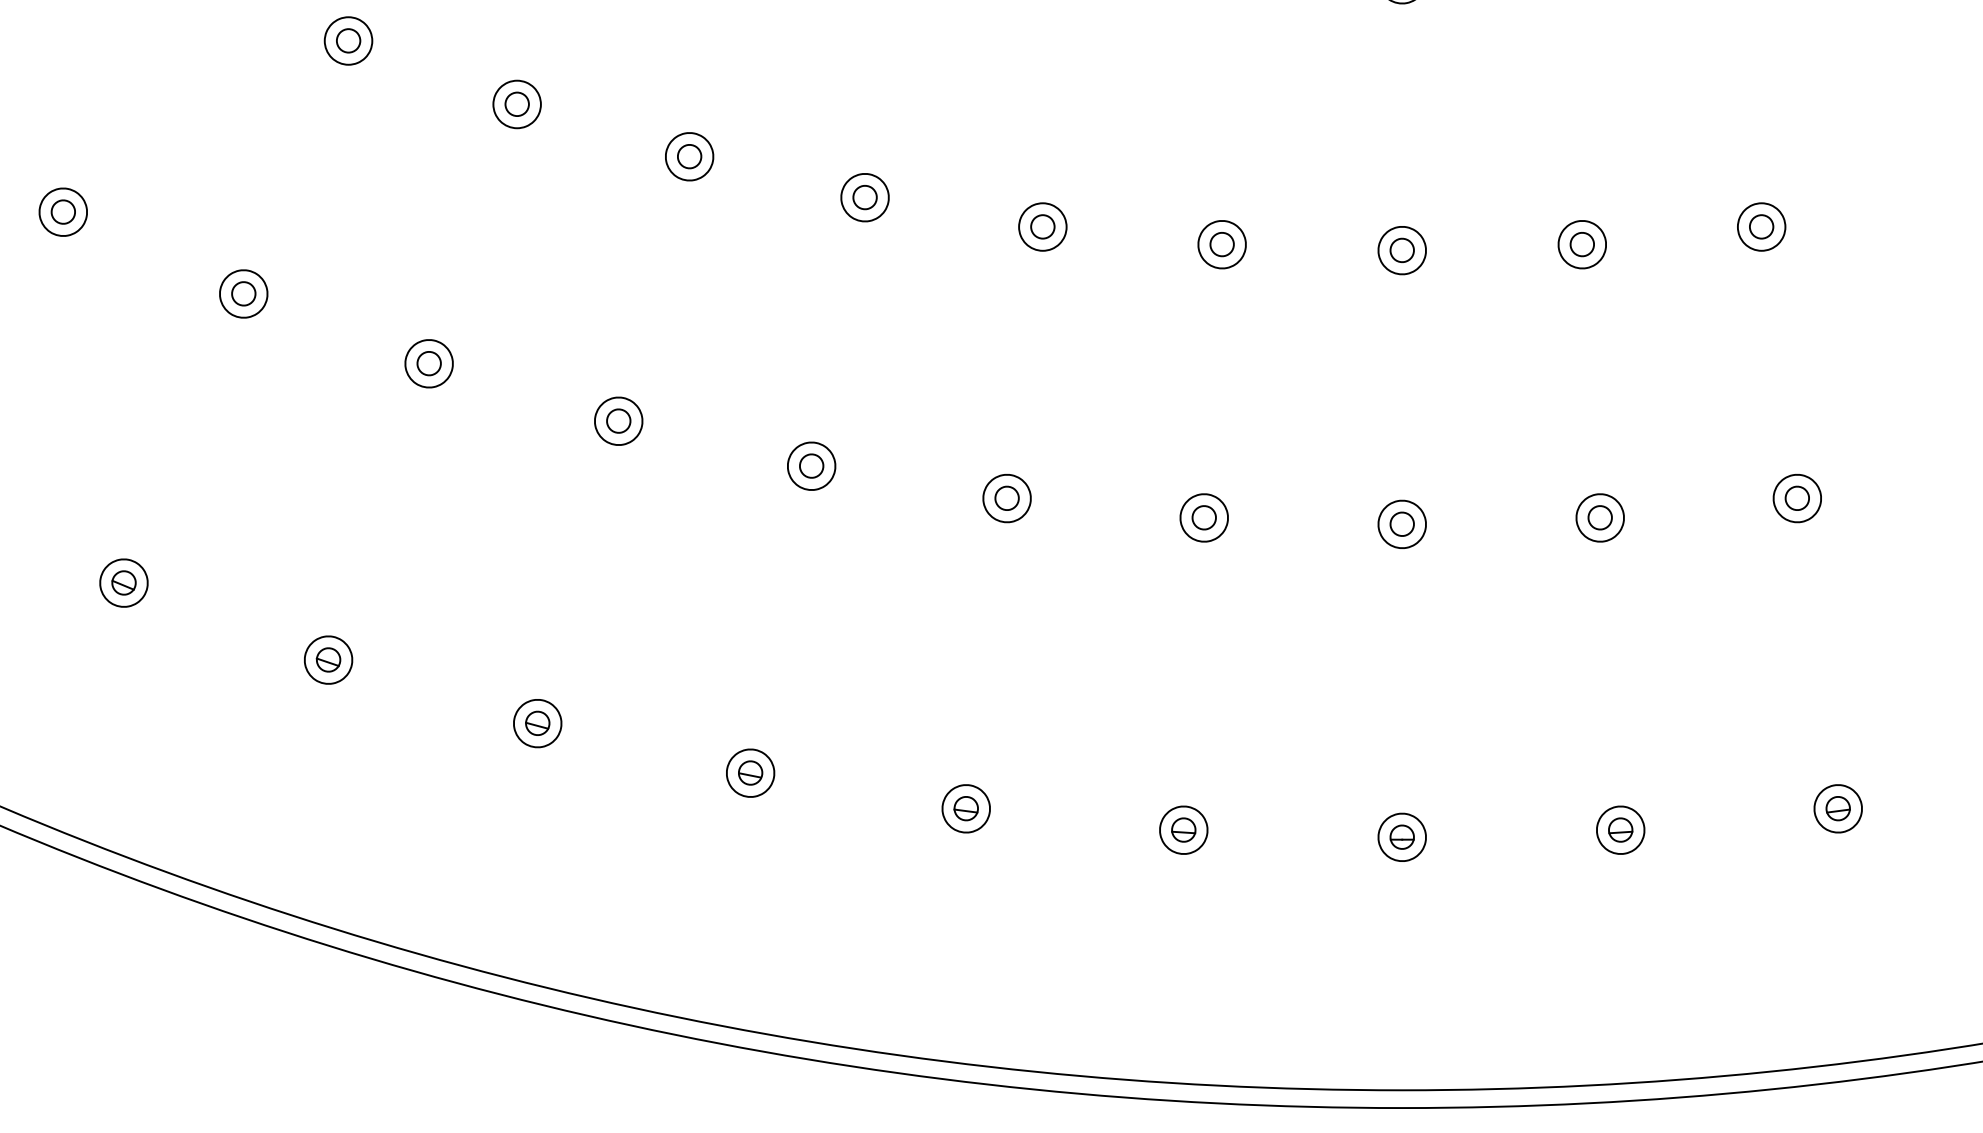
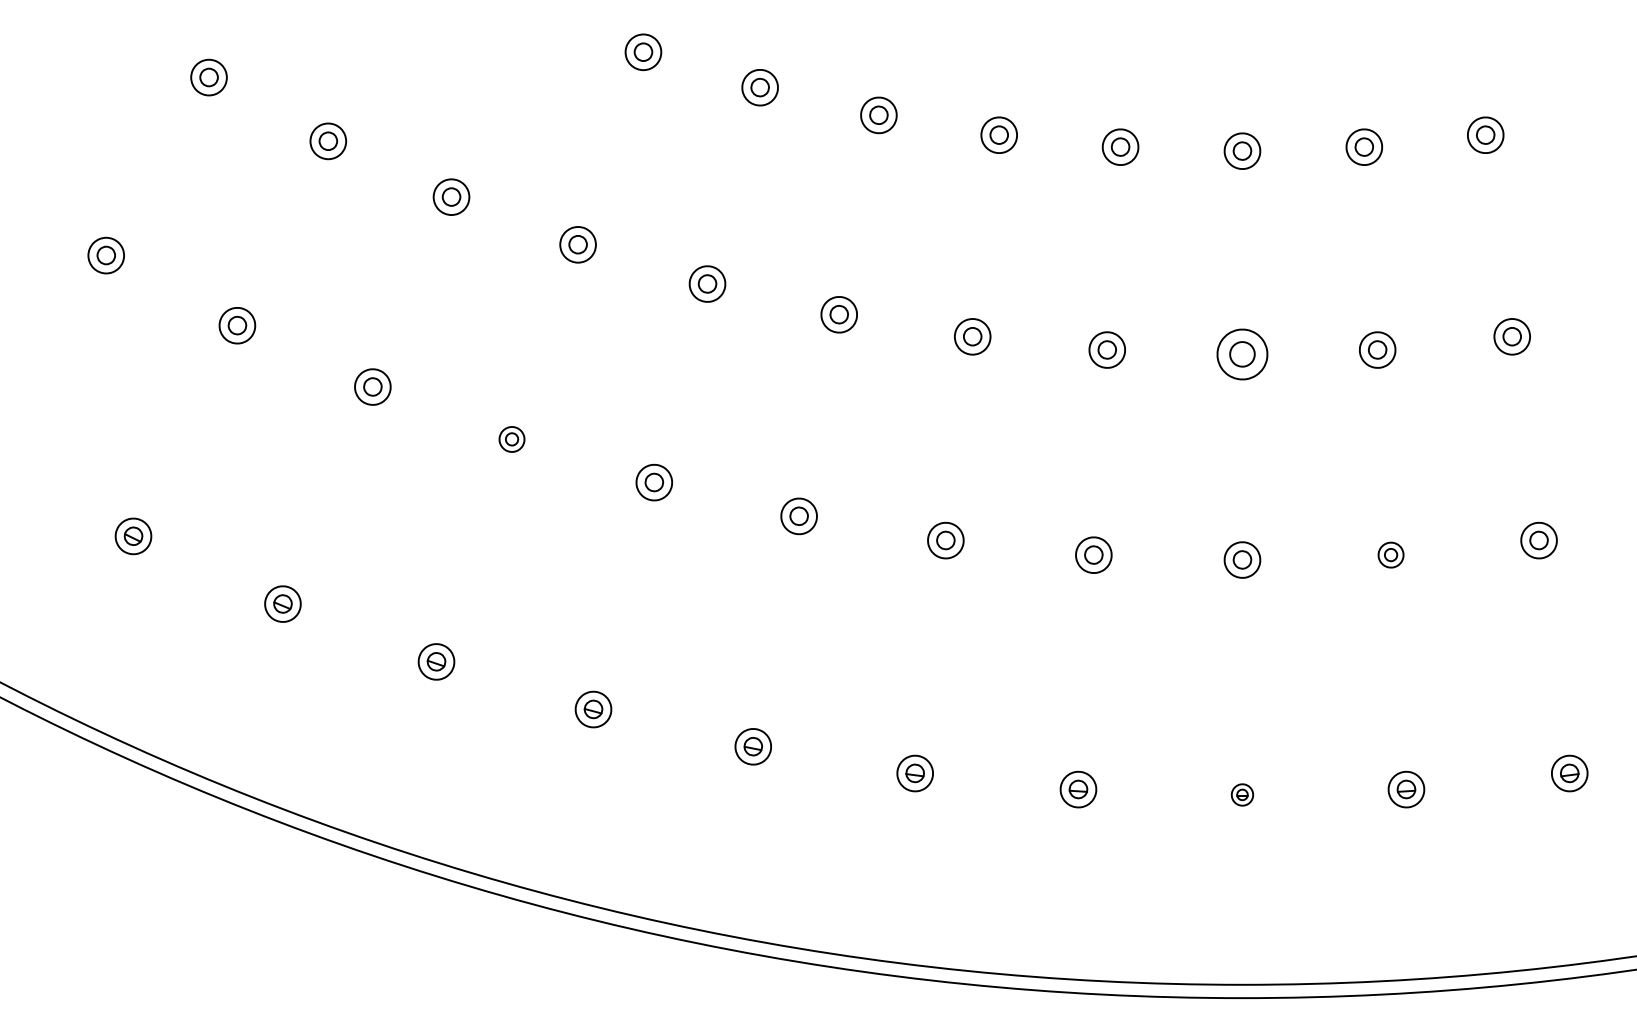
part: (1402, 250) -> (1242, 354), size x1.4
part: (428, 363) -> (511, 439), size x0.7
part: (1599, 517) -> (1390, 554), size x0.7
part: (1402, 836) -> (1242, 794), size x0.6

